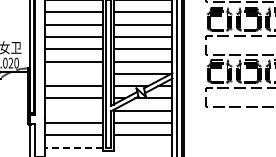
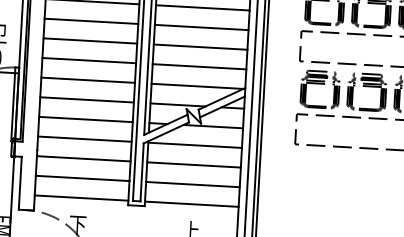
line: (73, 73) -> (87, 79), added
line: (73, 110) -> (84, 138), added
line: (73, 147) -> (80, 197), dashed -> solid
line: (142, 147) -> (190, 203), added

